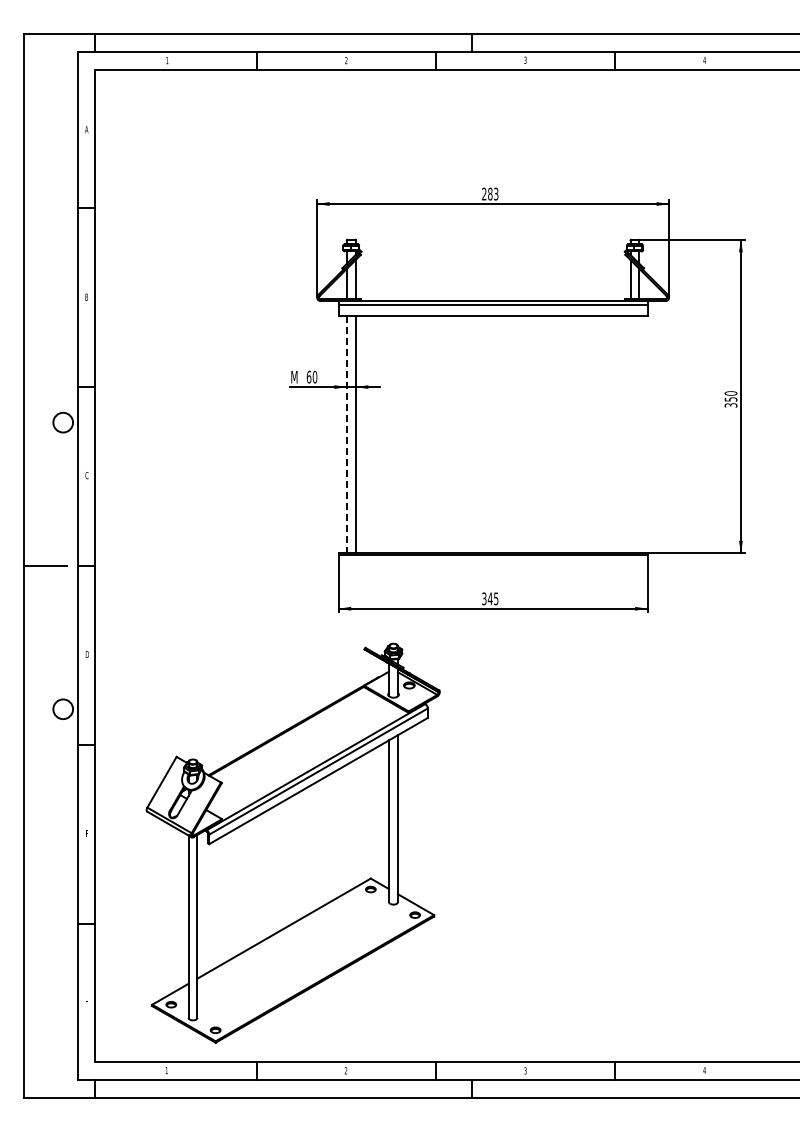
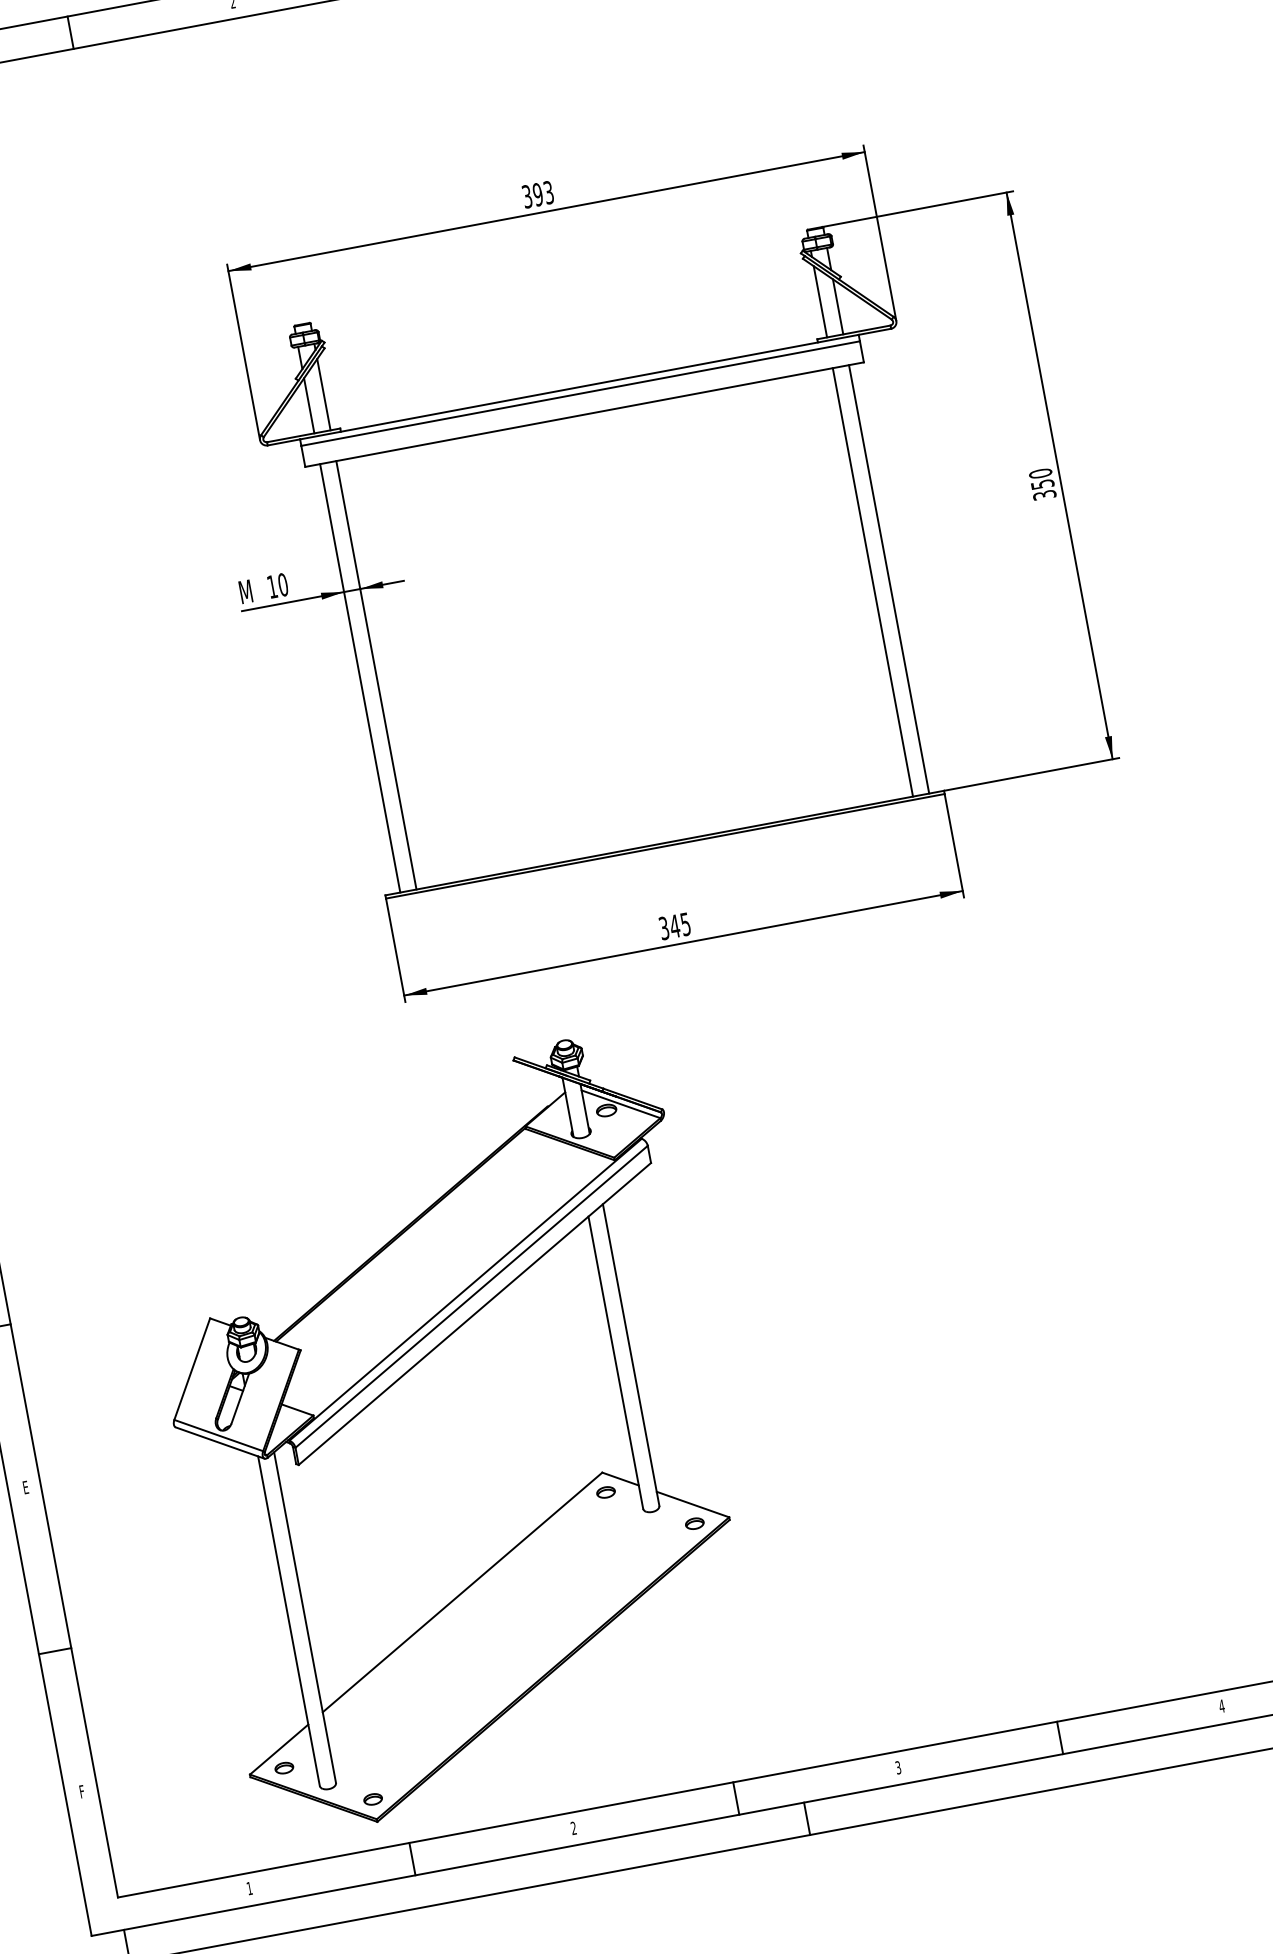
text: (487, 194) -> (533, 196), 283 -> 393
text: (308, 376) -> (271, 585), 60 -> 10
line: (630, 434) -> (872, 581), added
line: (639, 434) -> (889, 578), added
line: (346, 435) -> (359, 679), dashed -> solid
part: (292, 842) -> (448, 1433), moved

